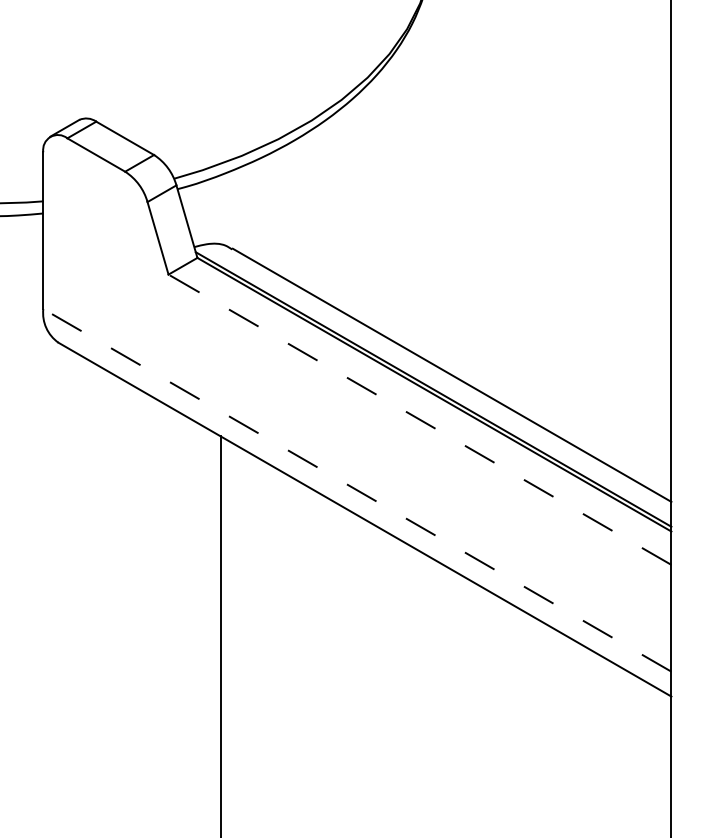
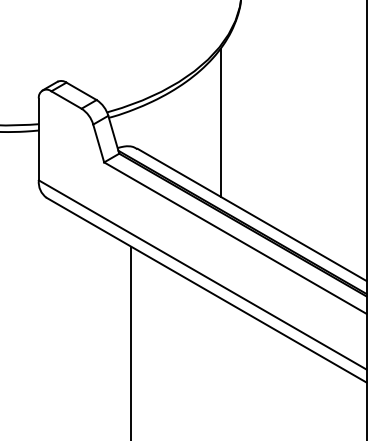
line: (391, 198) -> (220, 122), added
line: (418, 418) -> (234, 237), dashed -> solid
line: (357, 489) -> (202, 274), dashed -> solid

